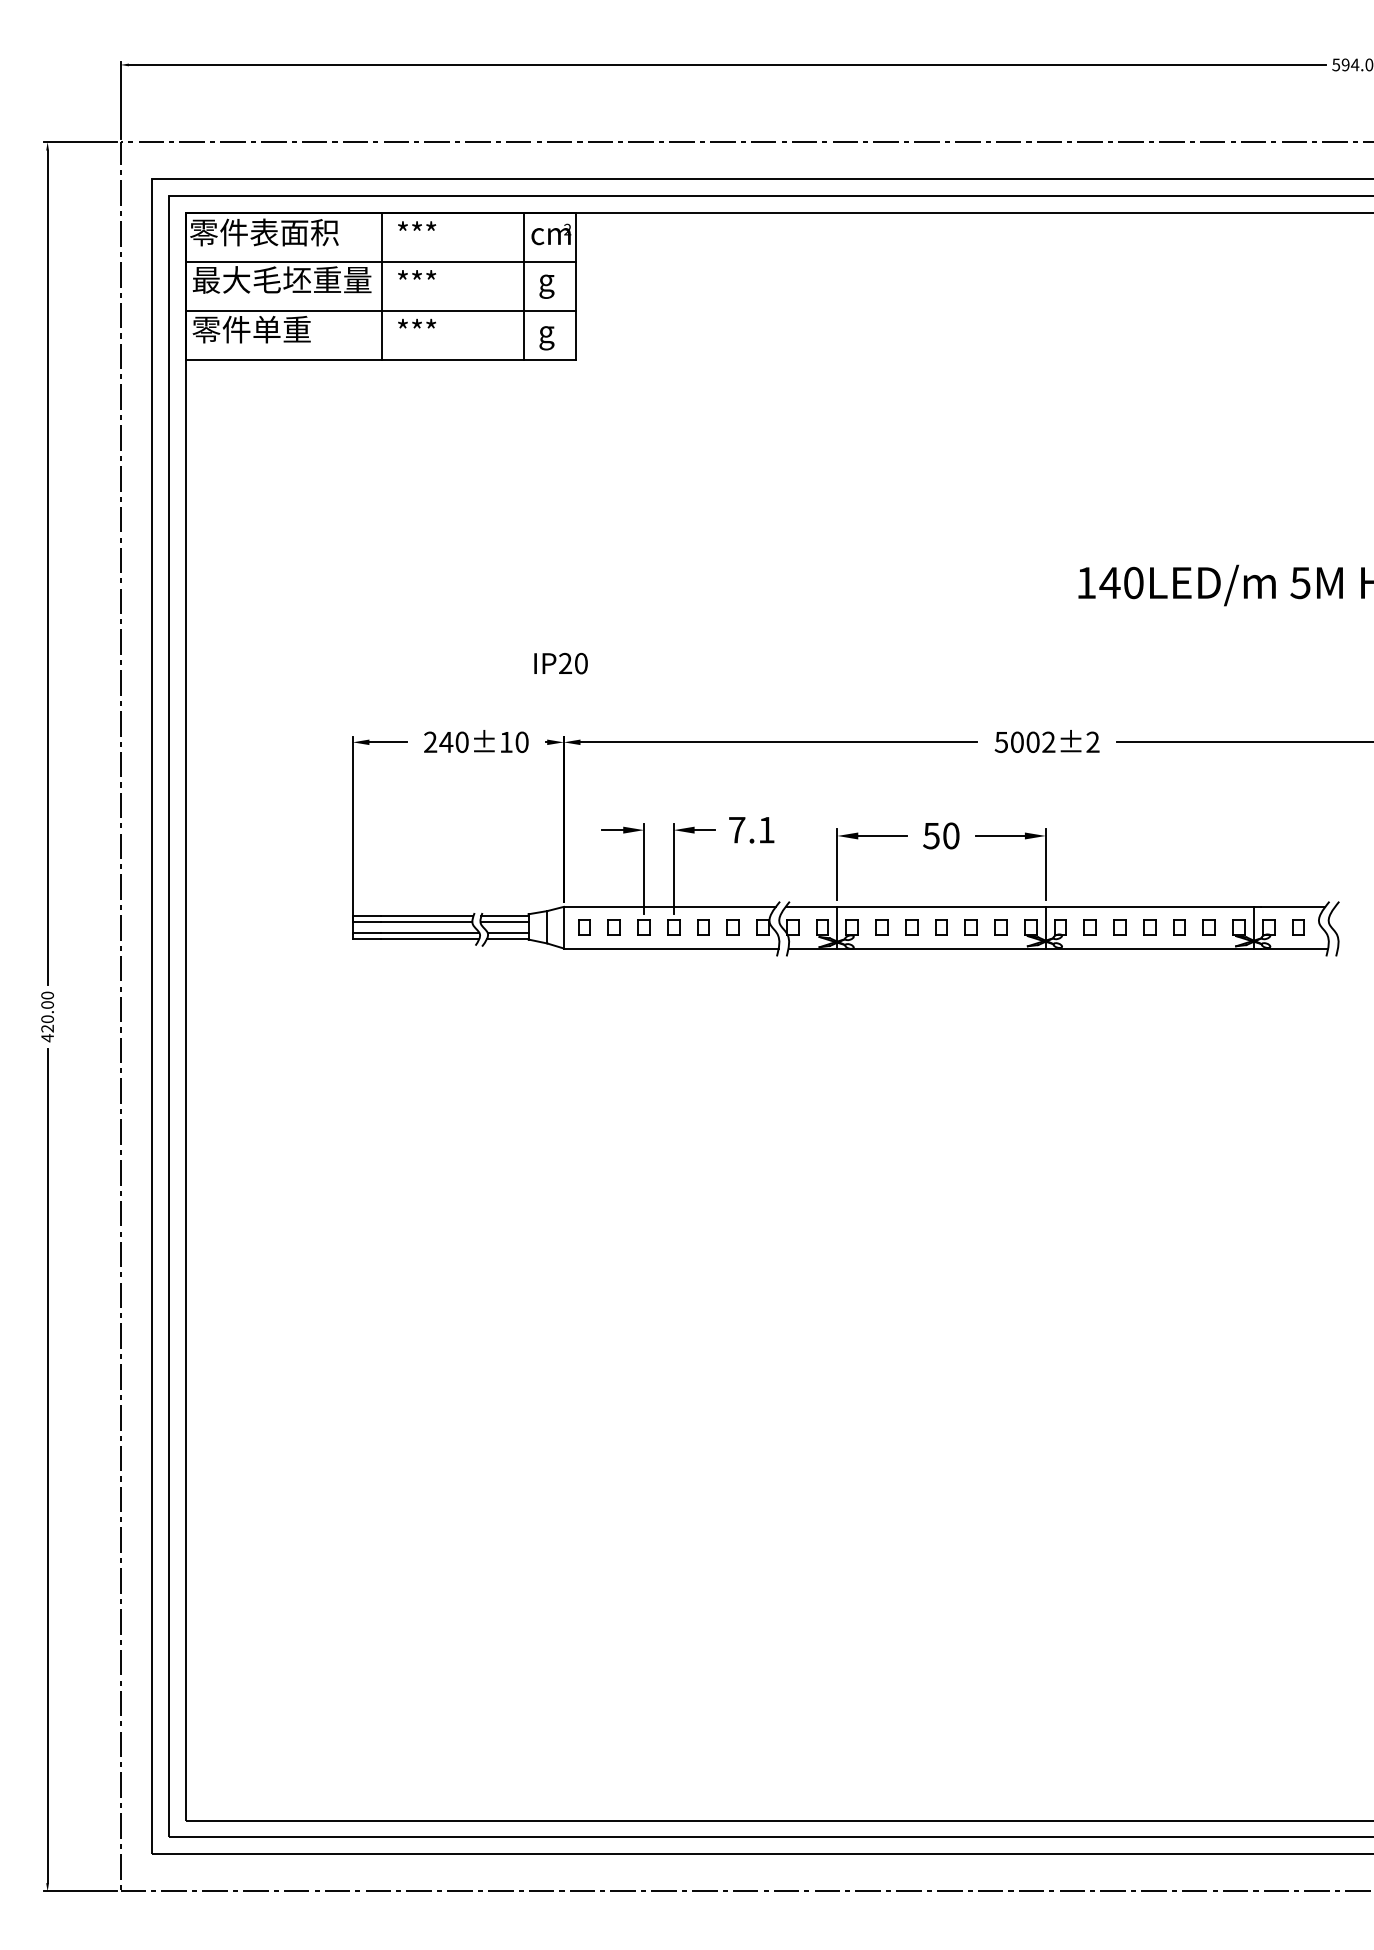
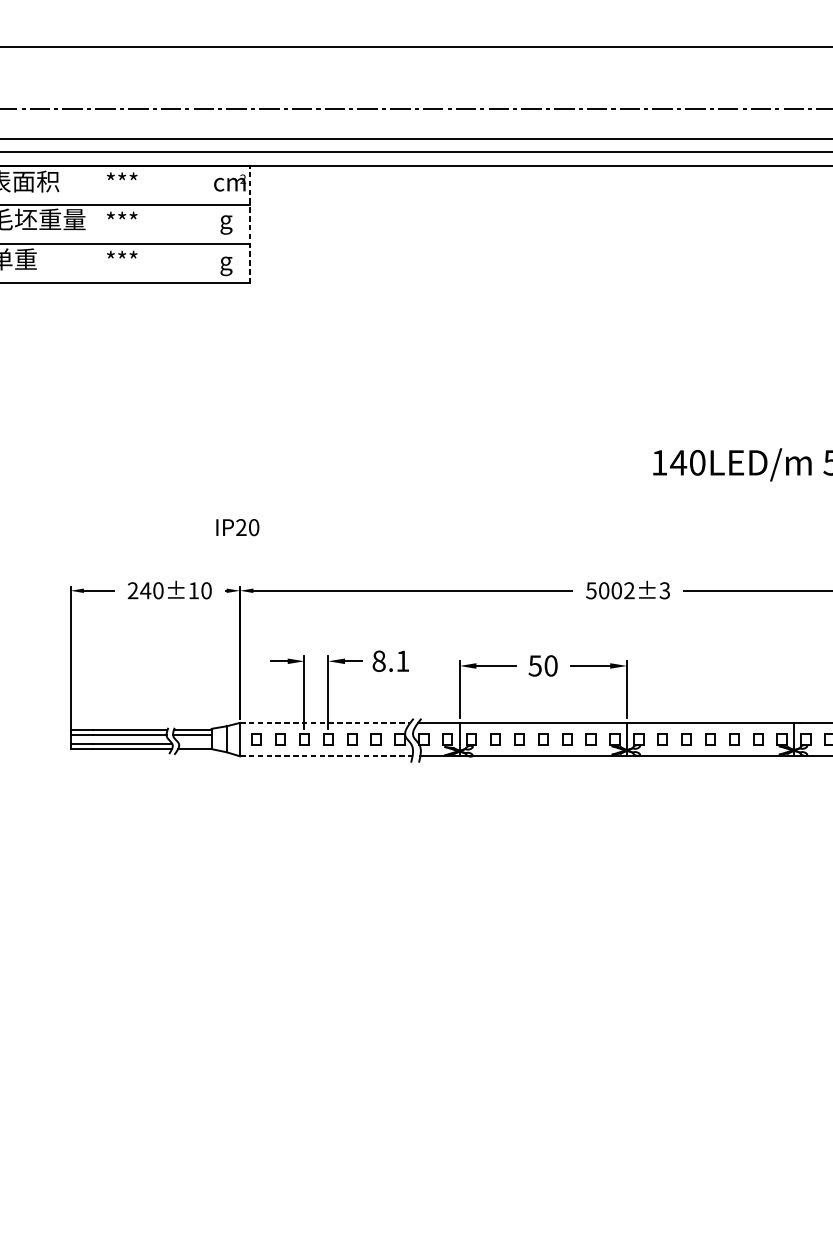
line: (576, 285) -> (250, 223), solid -> dashed
line: (381, 286) -> (93, 224), removed
line: (523, 286) -> (207, 224), removed
text: (1092, 742) -> (664, 590), 5002±2 -> 5002±3
text: (737, 829) -> (379, 660), 7.1 -> 8.1
line: (670, 906) -> (325, 722), solid -> dashed
line: (507, 932) -> (194, 743), removed
line: (671, 948) -> (326, 756), solid -> dashed

